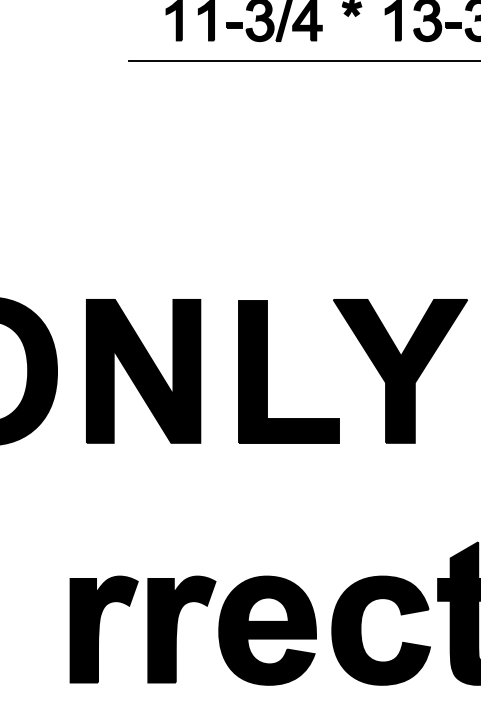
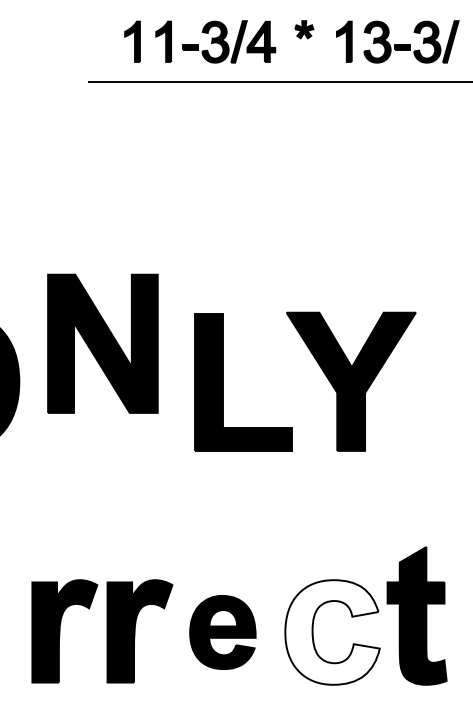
part: (143, 371) -> (102, 343), moved
part: (267, 630) -> (222, 632), size x0.7
fill: (381, 630) -> (332, 632), removed

